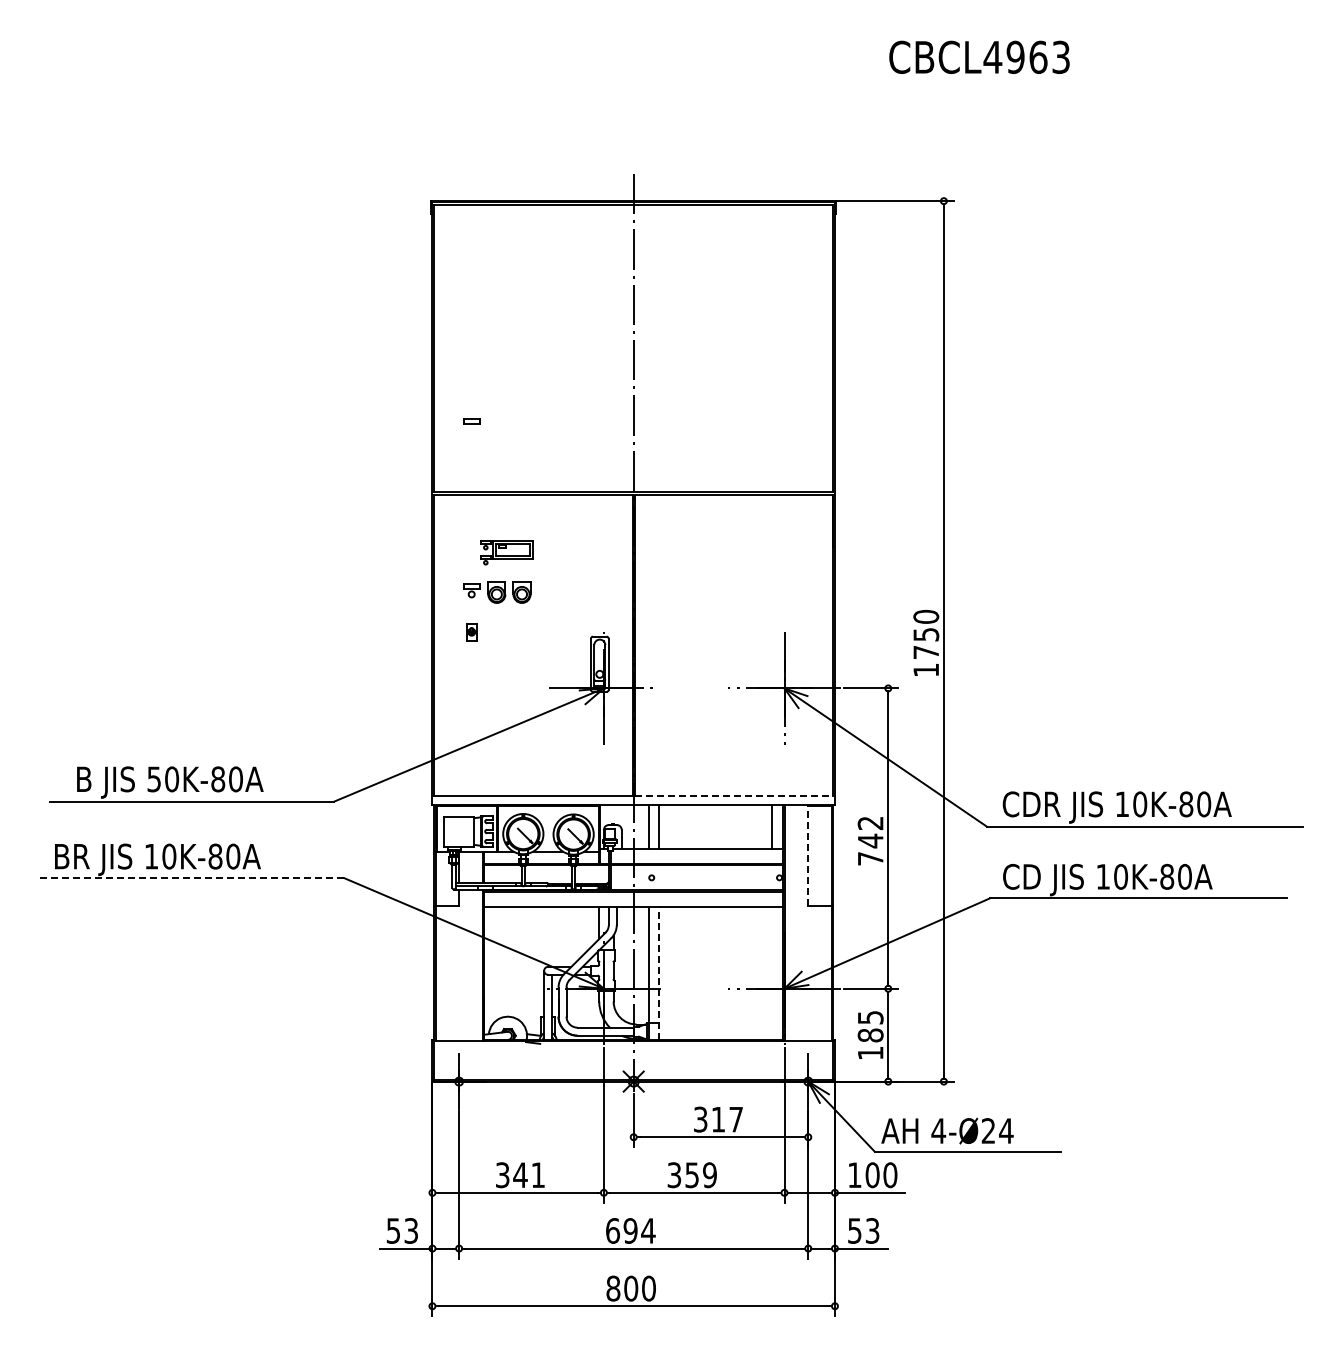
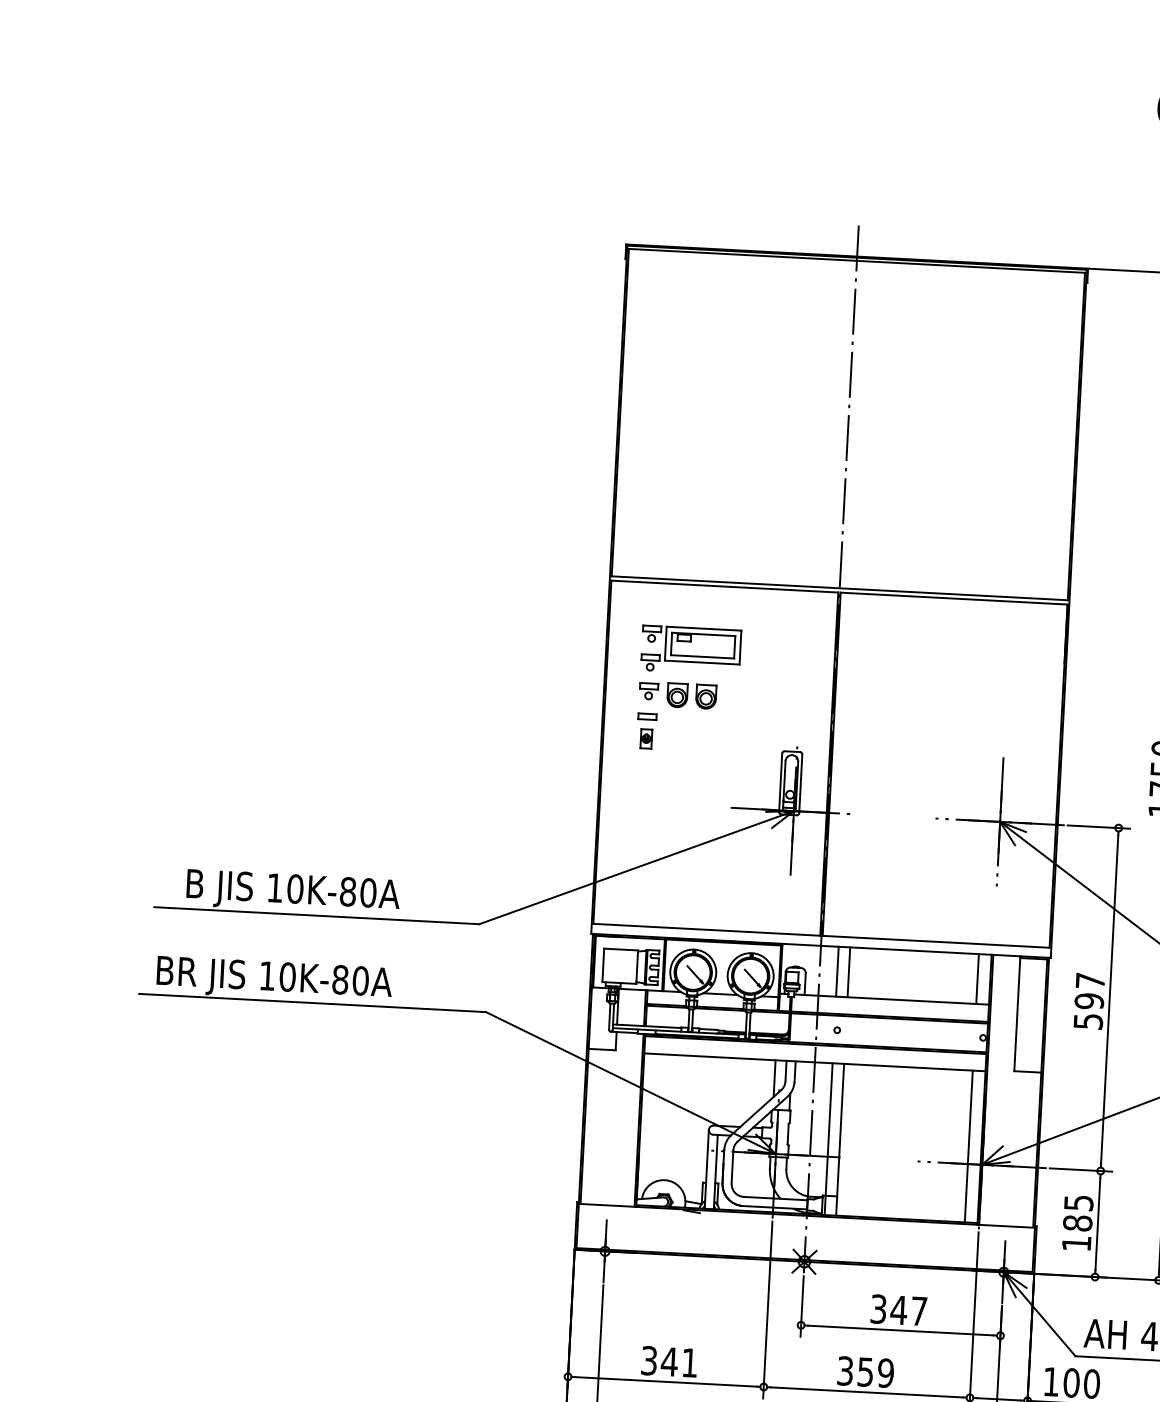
part: (471, 421) -> (647, 716), moved
part: (506, 552) -> (690, 650), size x1.67
text: (153, 779) -> (274, 888), 50K-80A -> 10K-80A
line: (734, 796) -> (936, 942), dashed -> solid
text: (870, 840) -> (1089, 1000), 742 -> 597
line: (808, 854) -> (1017, 1012), dashed -> solid
line: (192, 878) -> (312, 1003), dashed -> solid
line: (659, 972) -> (840, 1138), dashed -> solid
line: (771, 972) -> (968, 1145), added
text: (718, 1119) -> (899, 1310), 317 -> 347

